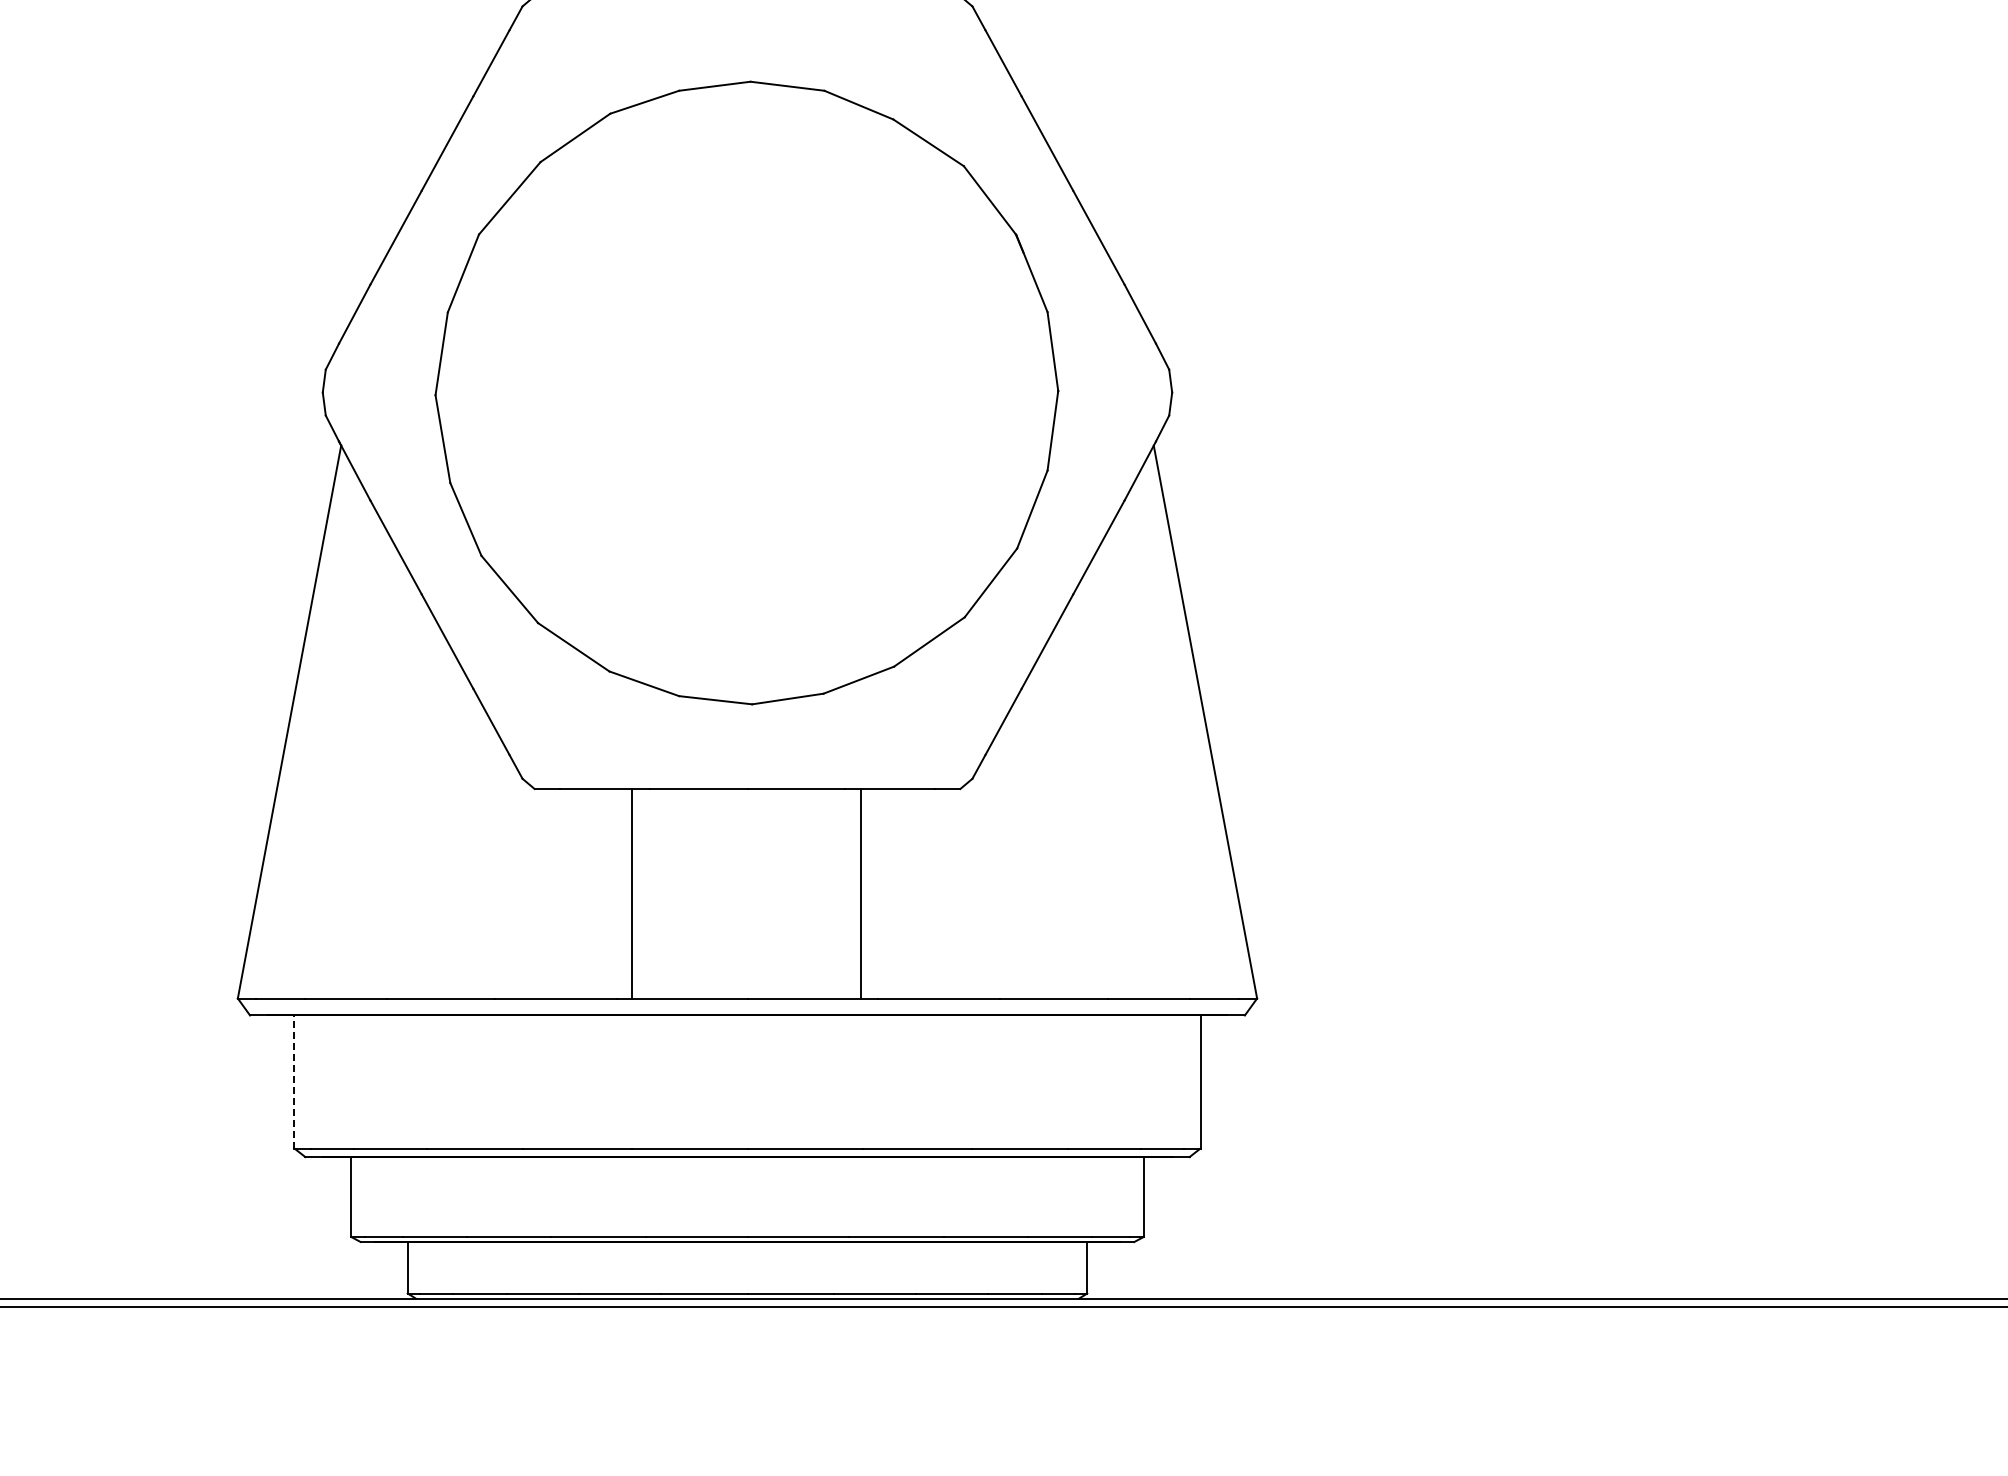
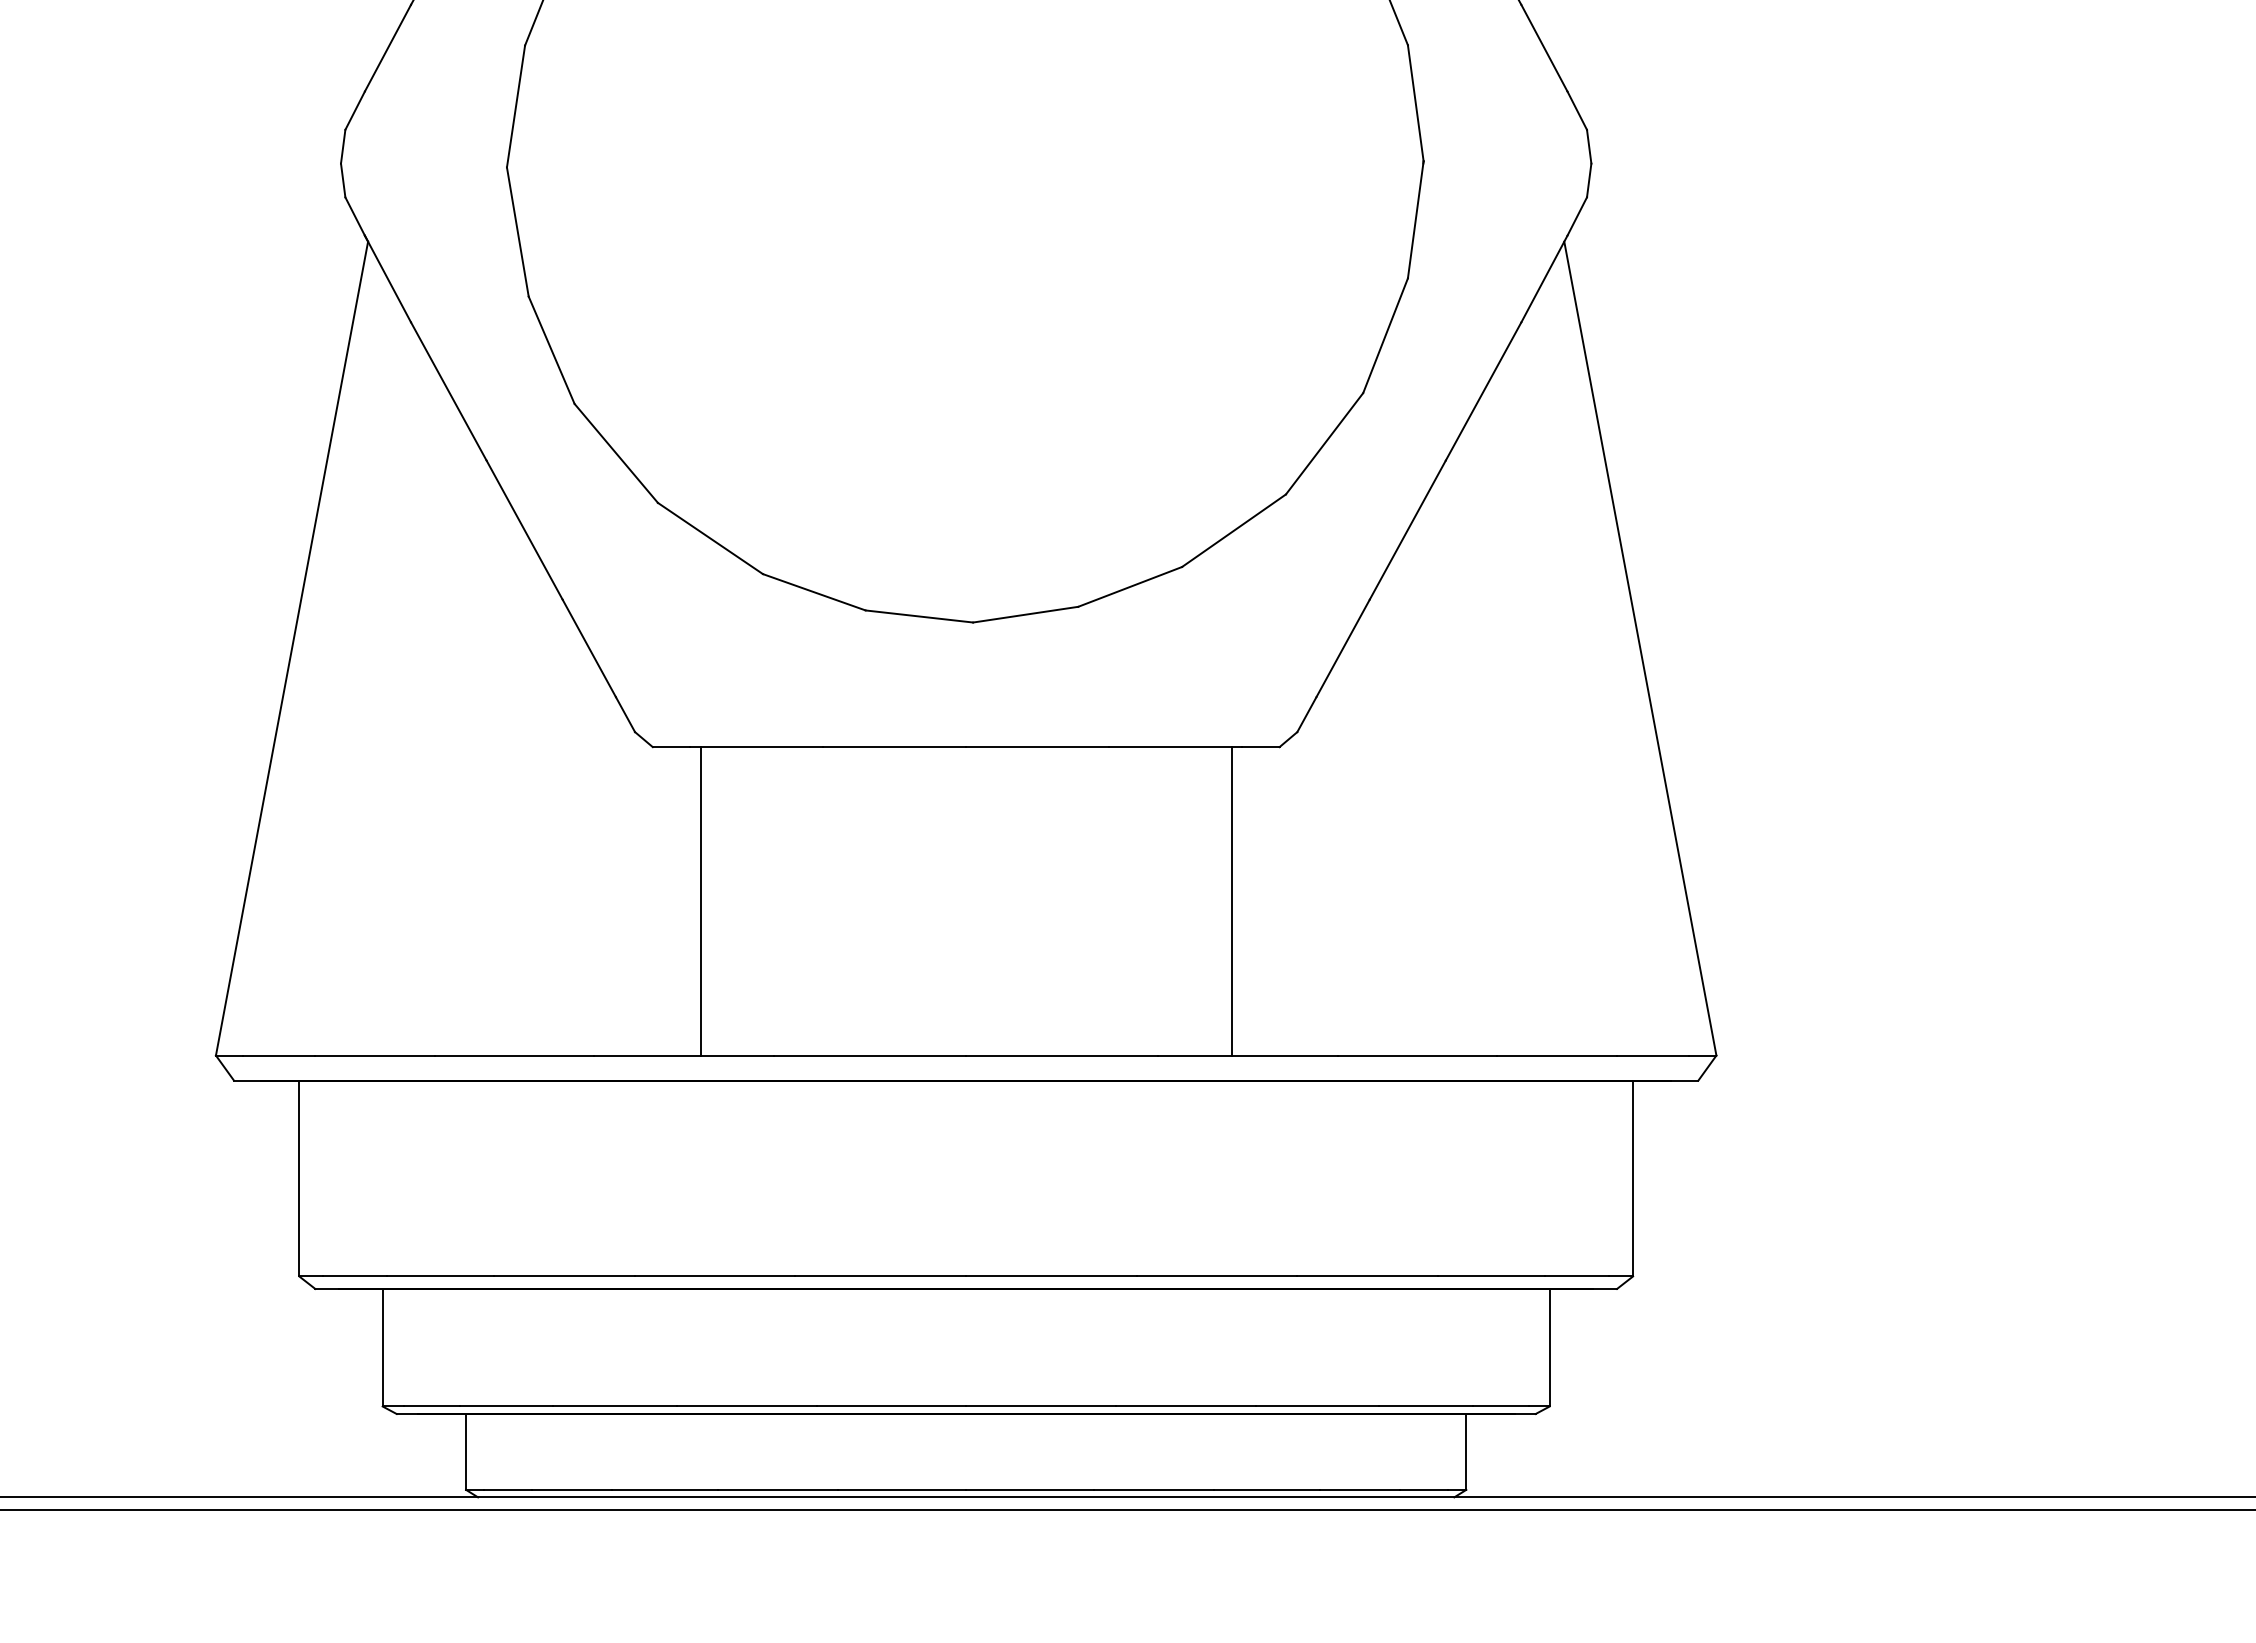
line: (632, 893) -> (701, 900), moved
line: (860, 893) -> (1231, 900), moved
line: (294, 1082) -> (299, 1179), dashed -> solid

